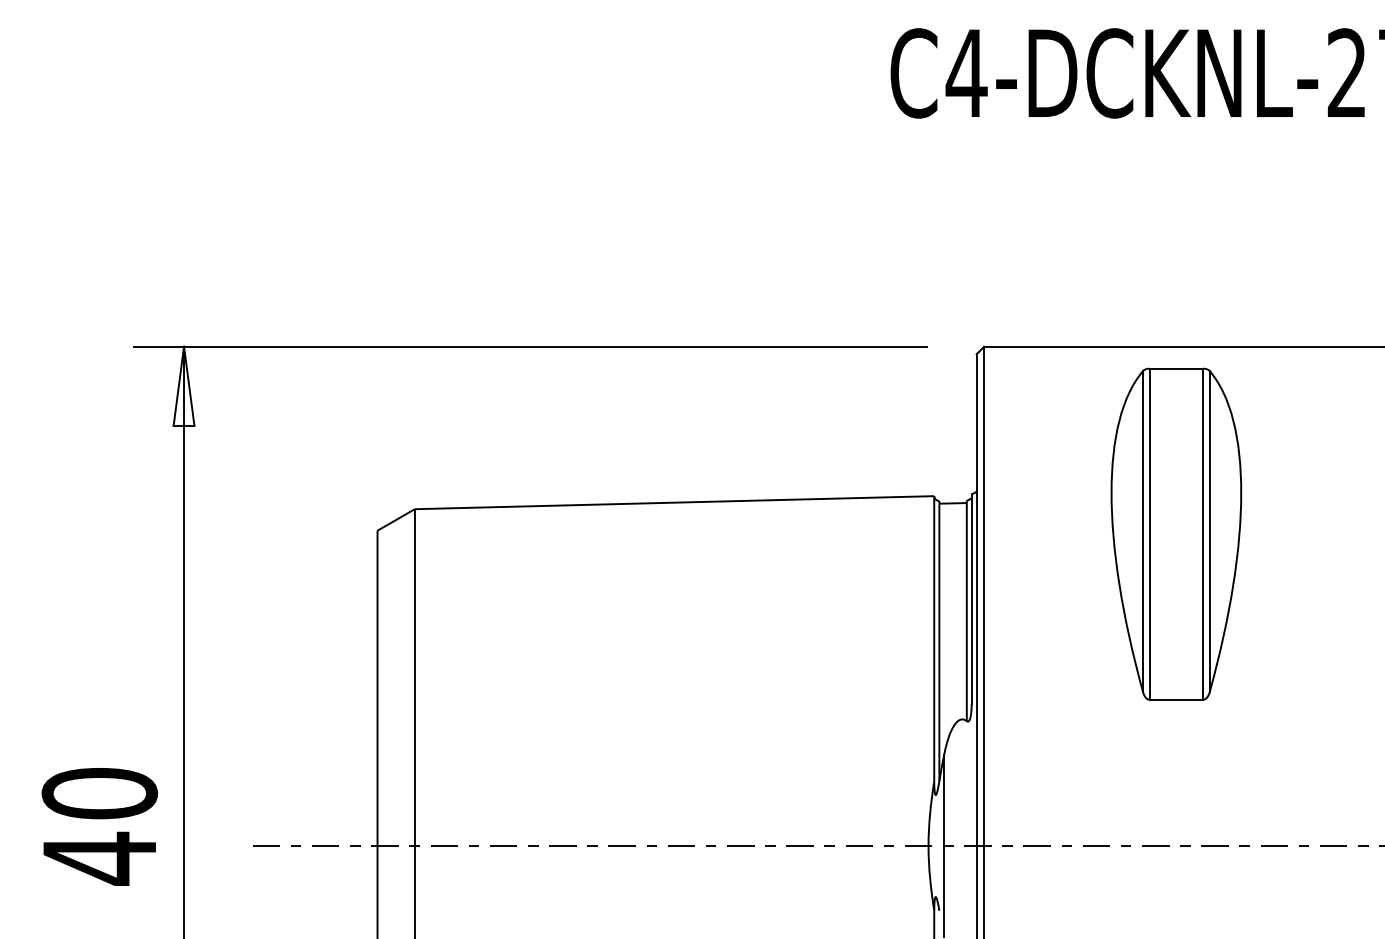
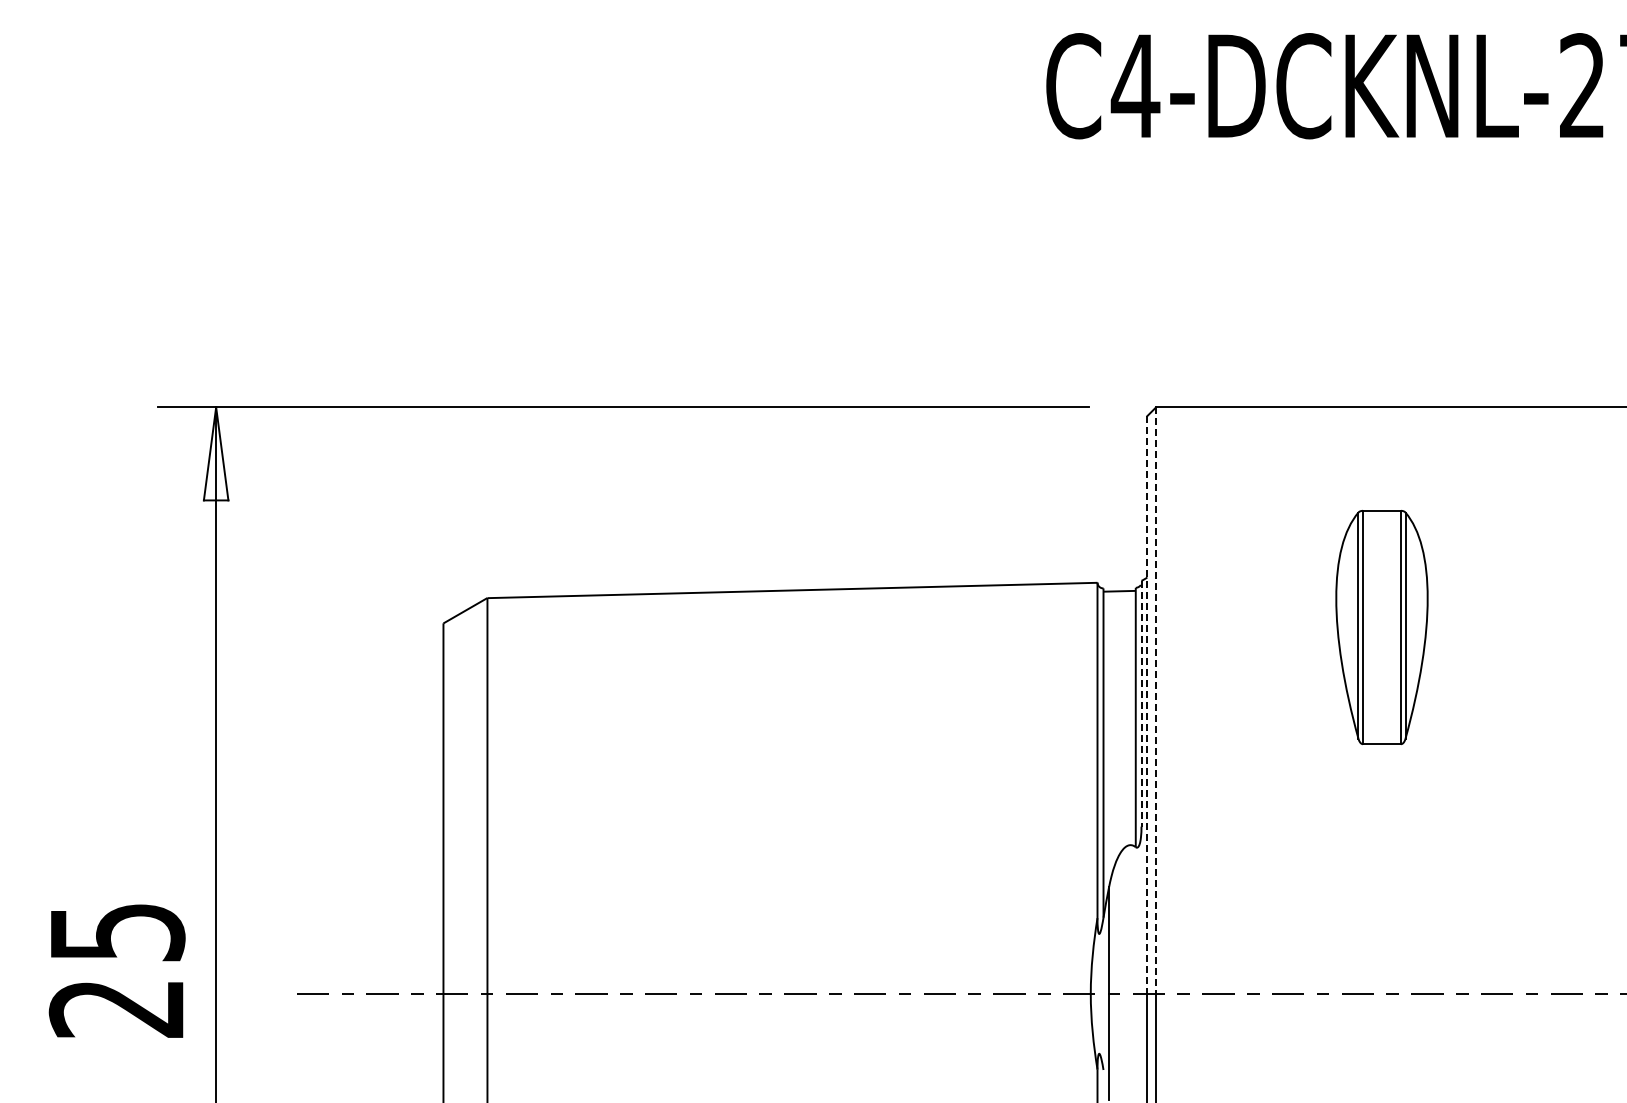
part: (1175, 534) -> (1381, 627), size x0.6
line: (984, 597) -> (1156, 701), solid -> dashed
line: (971, 598) -> (1141, 703), solid -> dashed
line: (976, 599) -> (1147, 704), solid -> dashed
text: (99, 827) -> (116, 971), 40 -> 25

